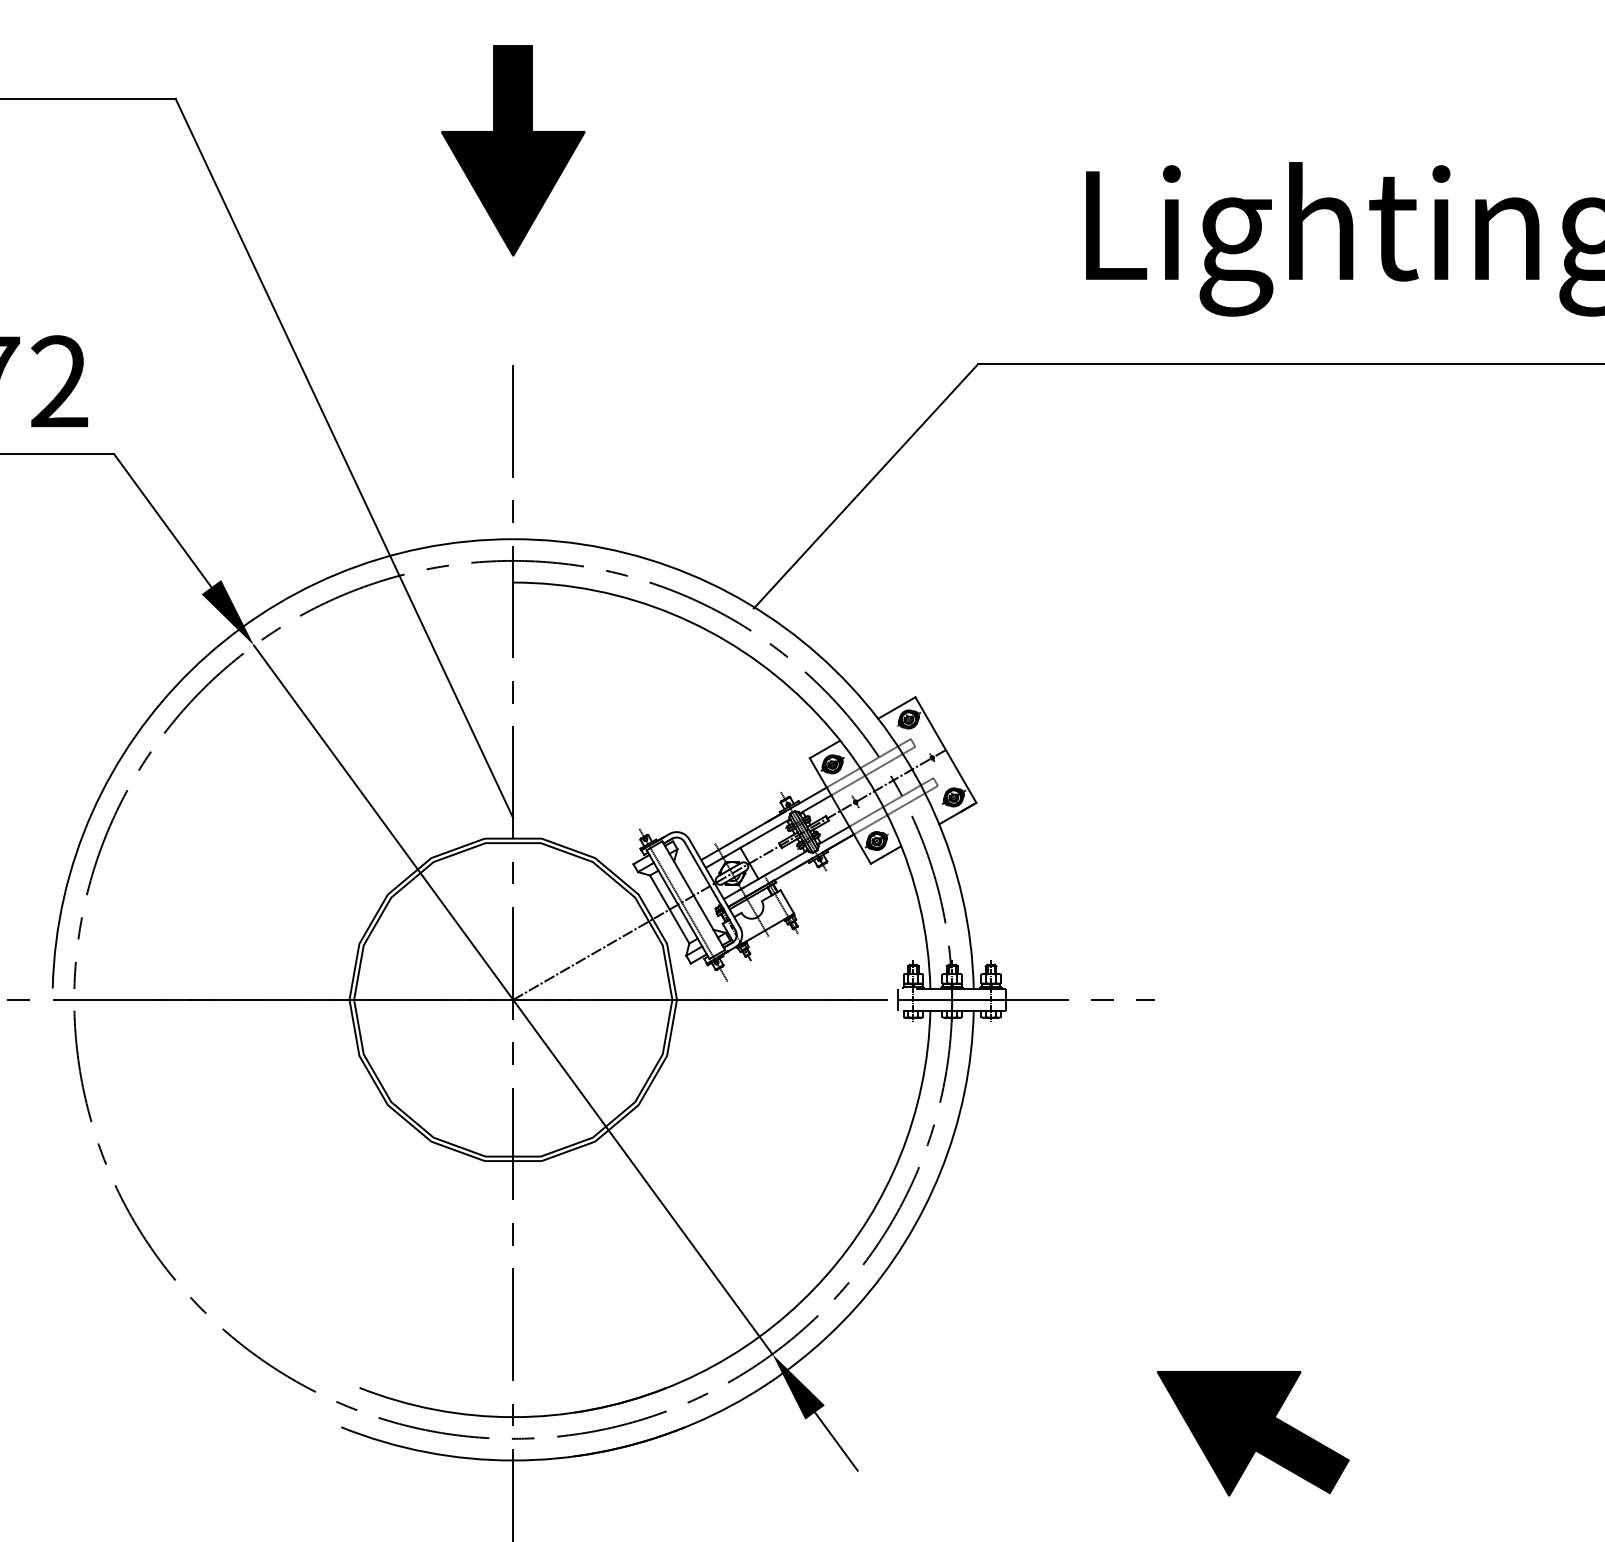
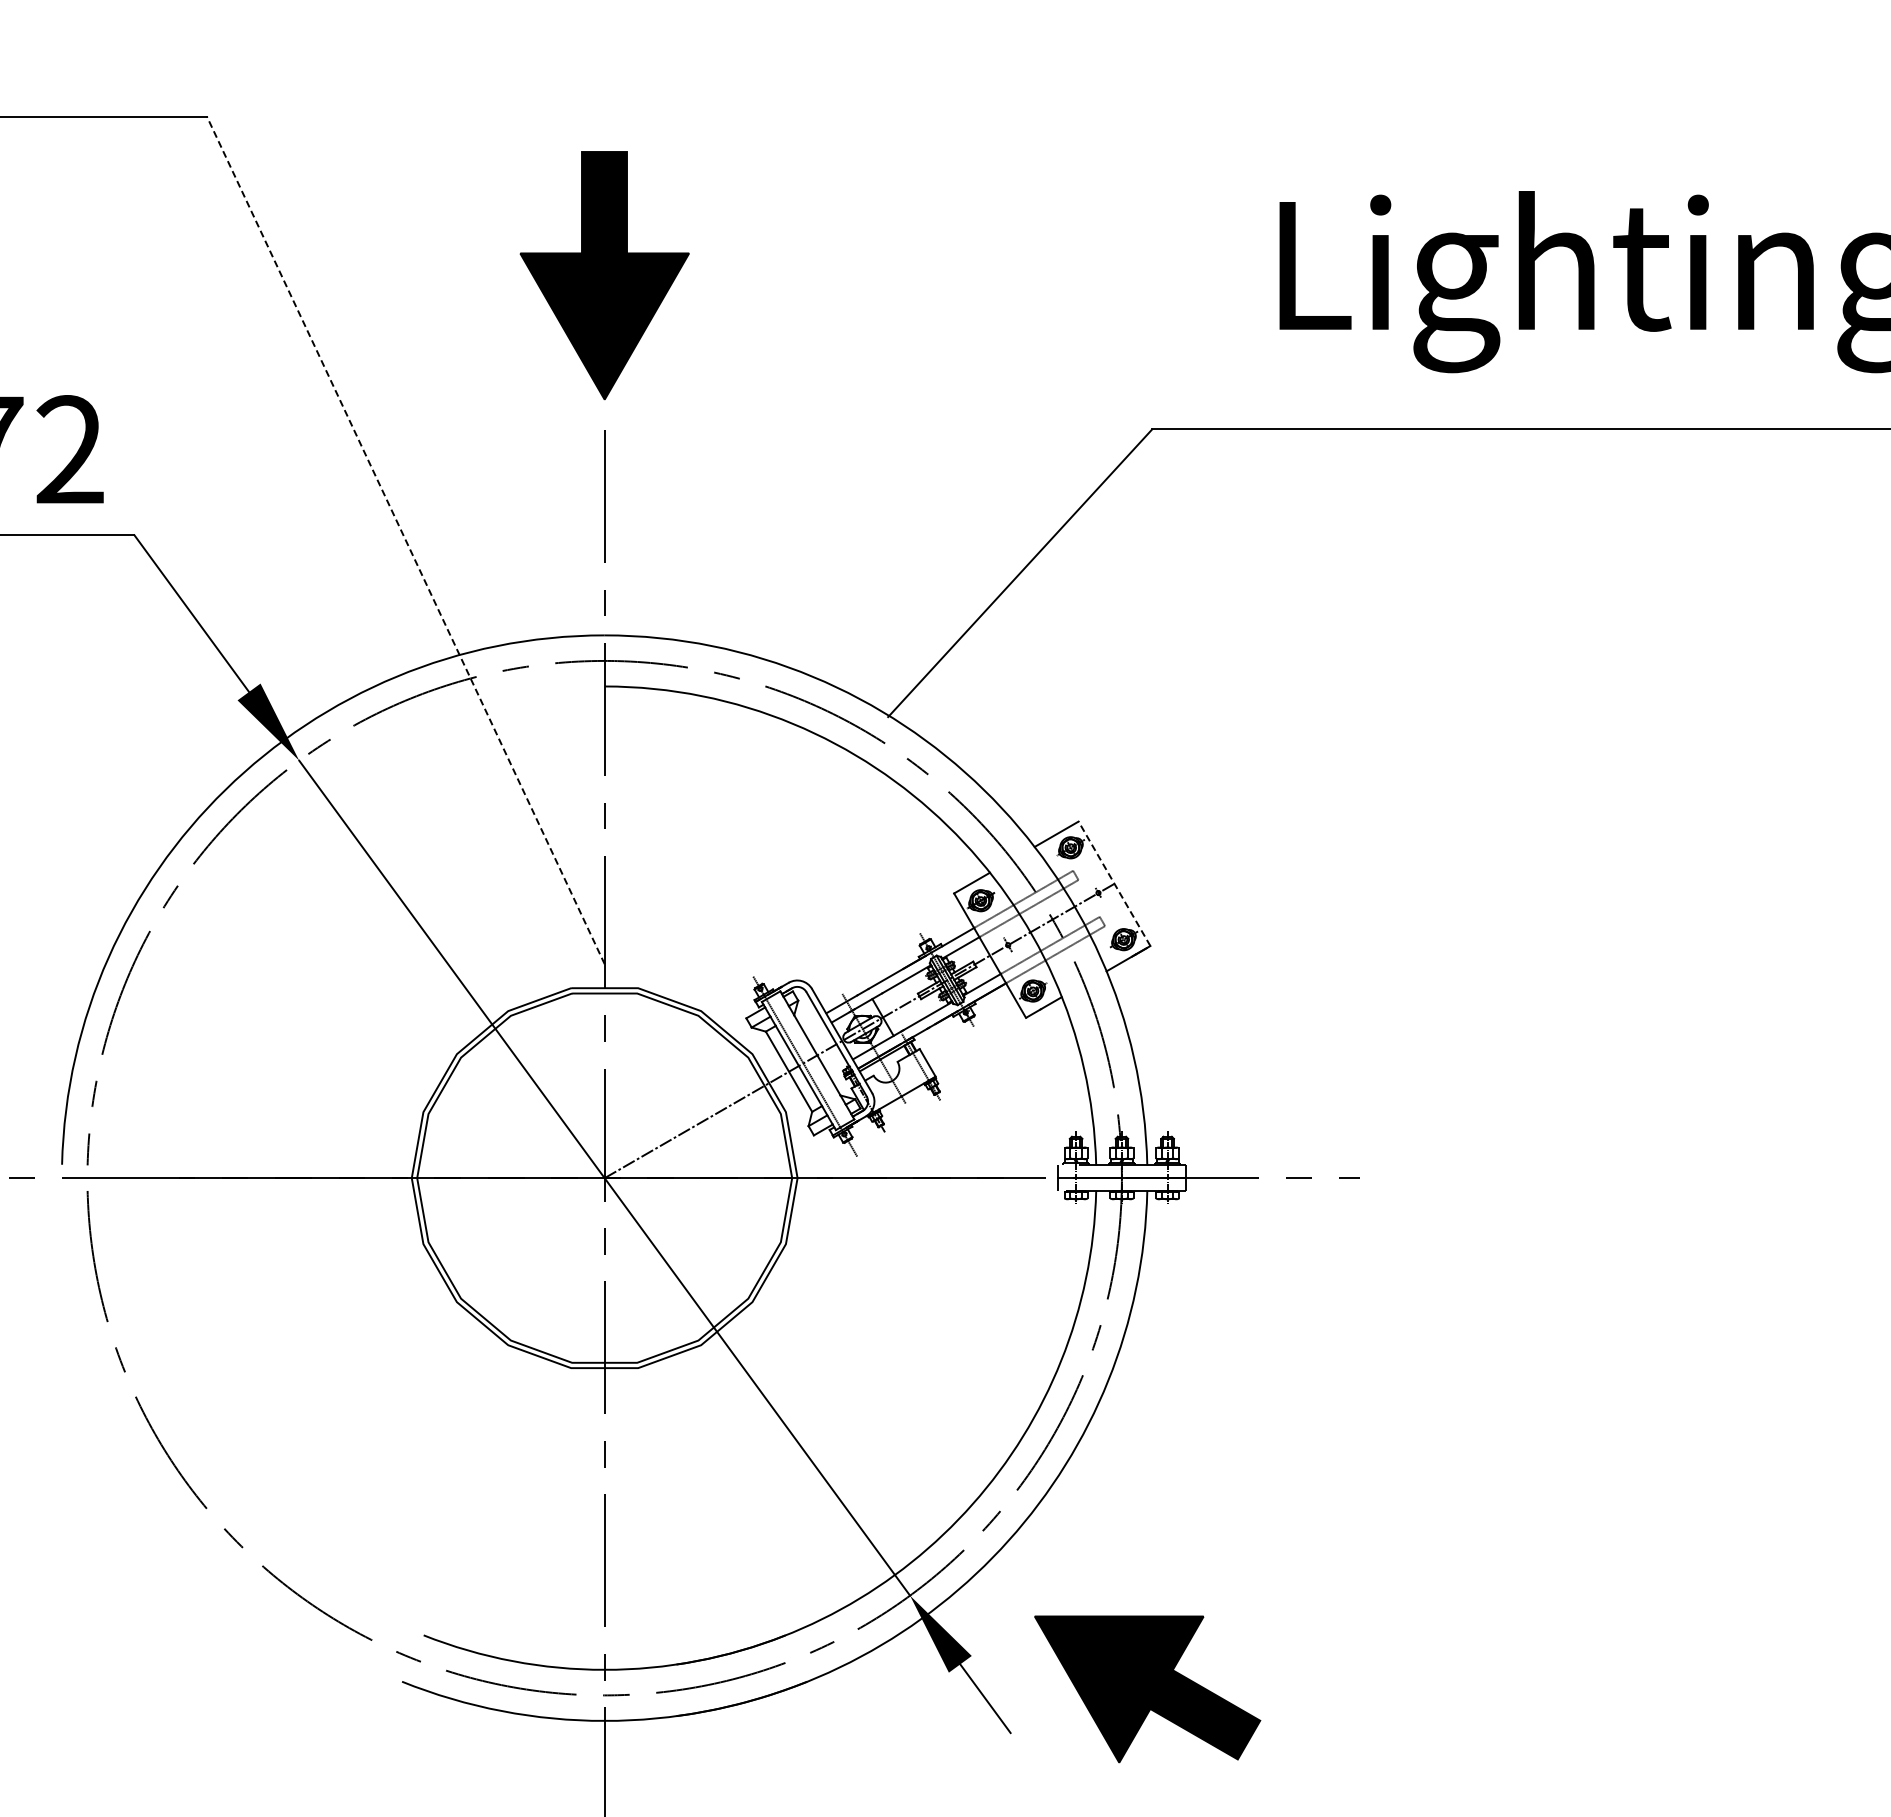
part: (513, 150) -> (604, 275), moved
line: (344, 457) -> (405, 539), solid -> dashed
line: (945, 749) -> (1114, 883), solid -> dashed
part: (1253, 1433) -> (1147, 1689), moved

